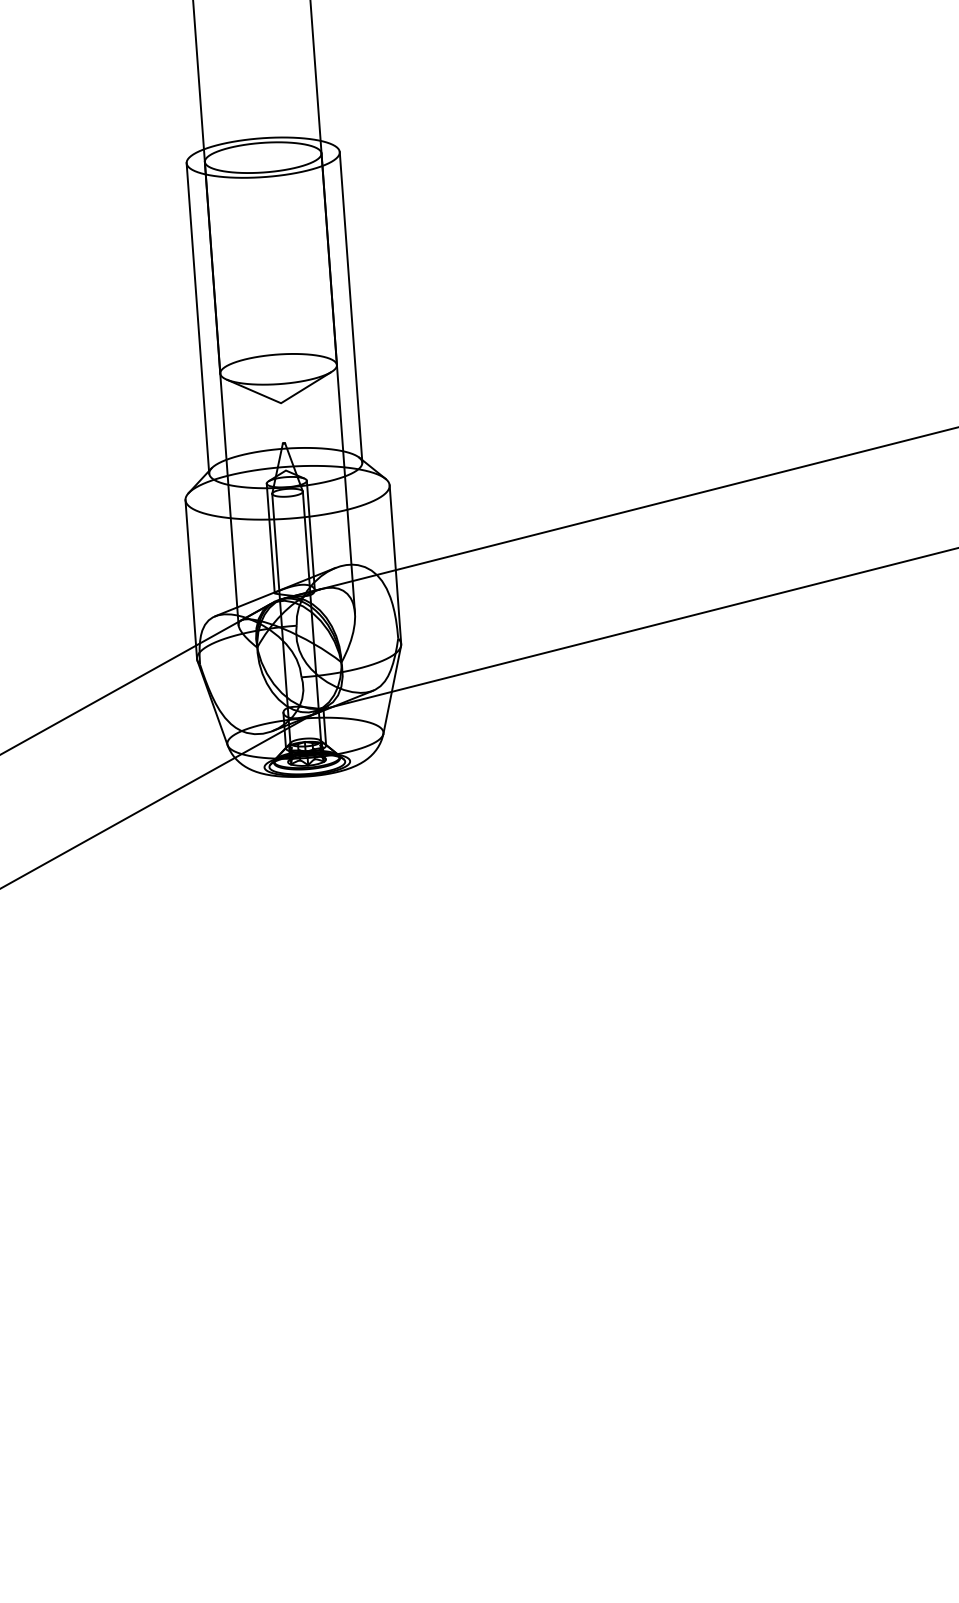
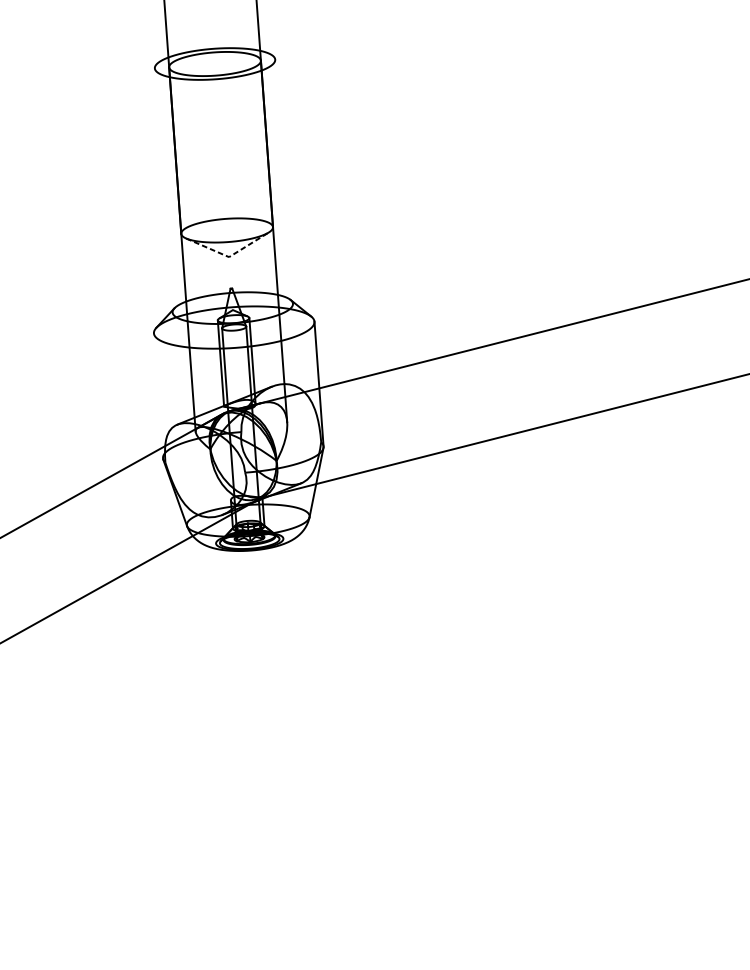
line: (350, 307) -> (283, 181), removed
line: (197, 318) -> (163, 190), removed
line: (281, 403) -> (229, 257), solid -> dashed
line: (191, 579) -> (158, 395), removed

